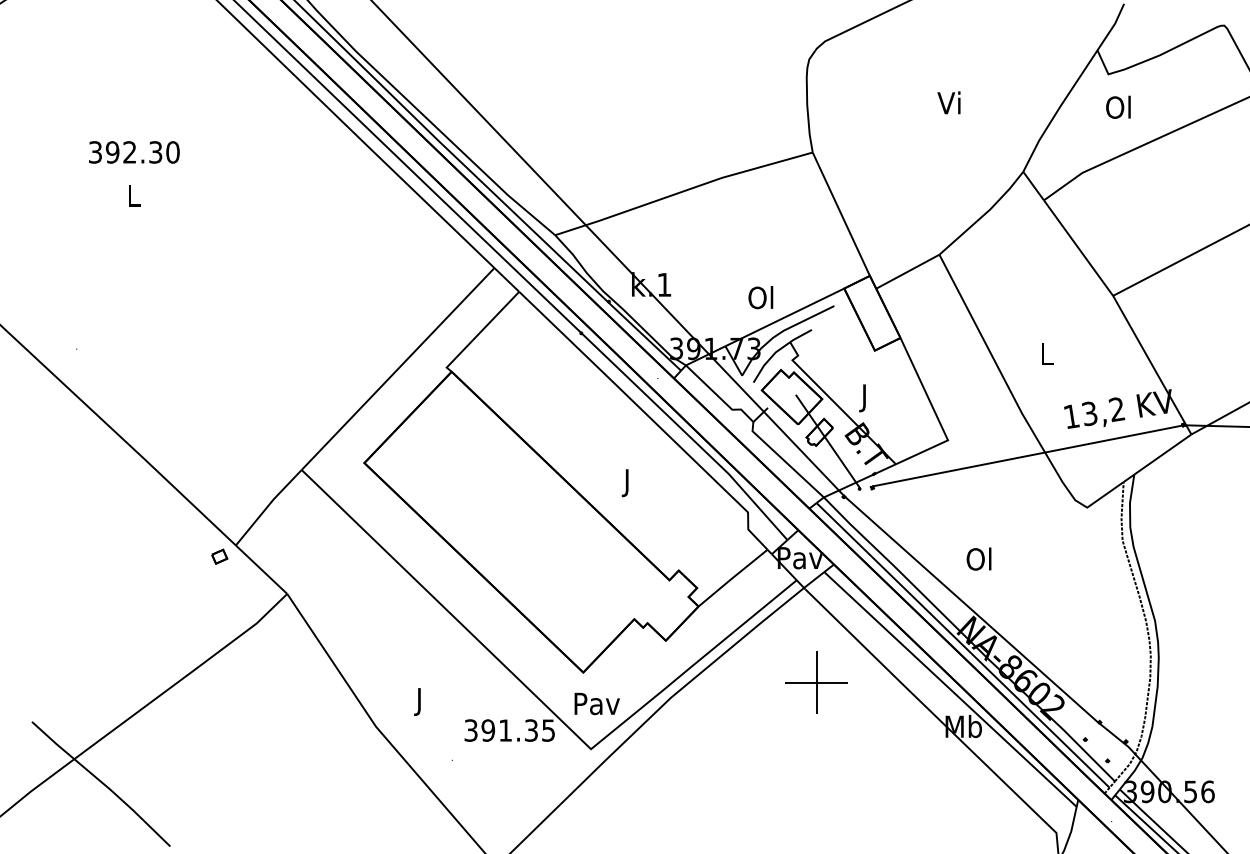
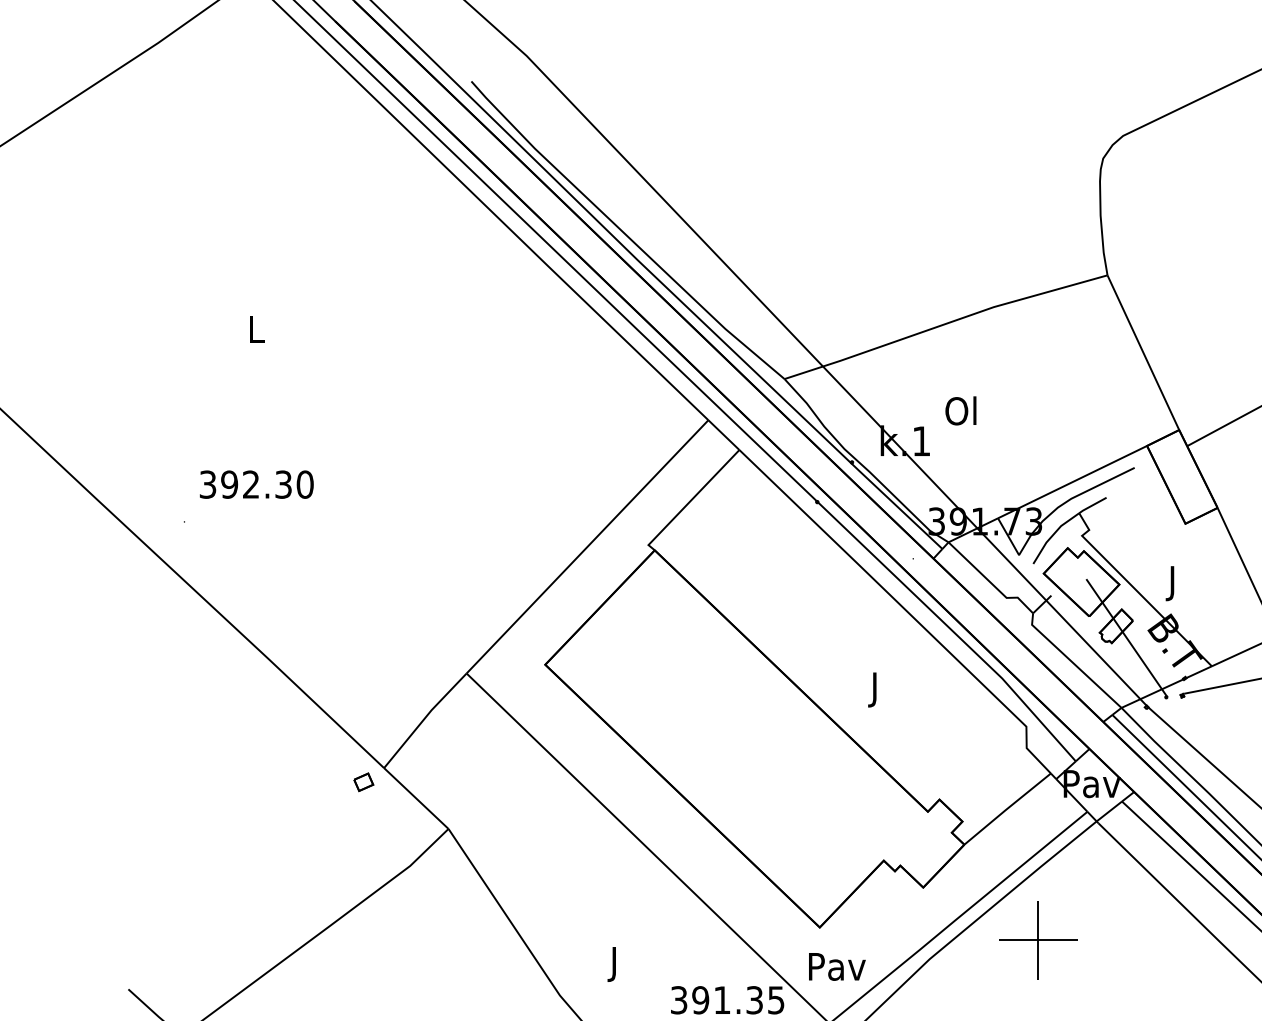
text: (134, 152) -> (256, 484), moved
text: (760, 297) -> (960, 410), moved
part: (816, 682) -> (1038, 939), moved

